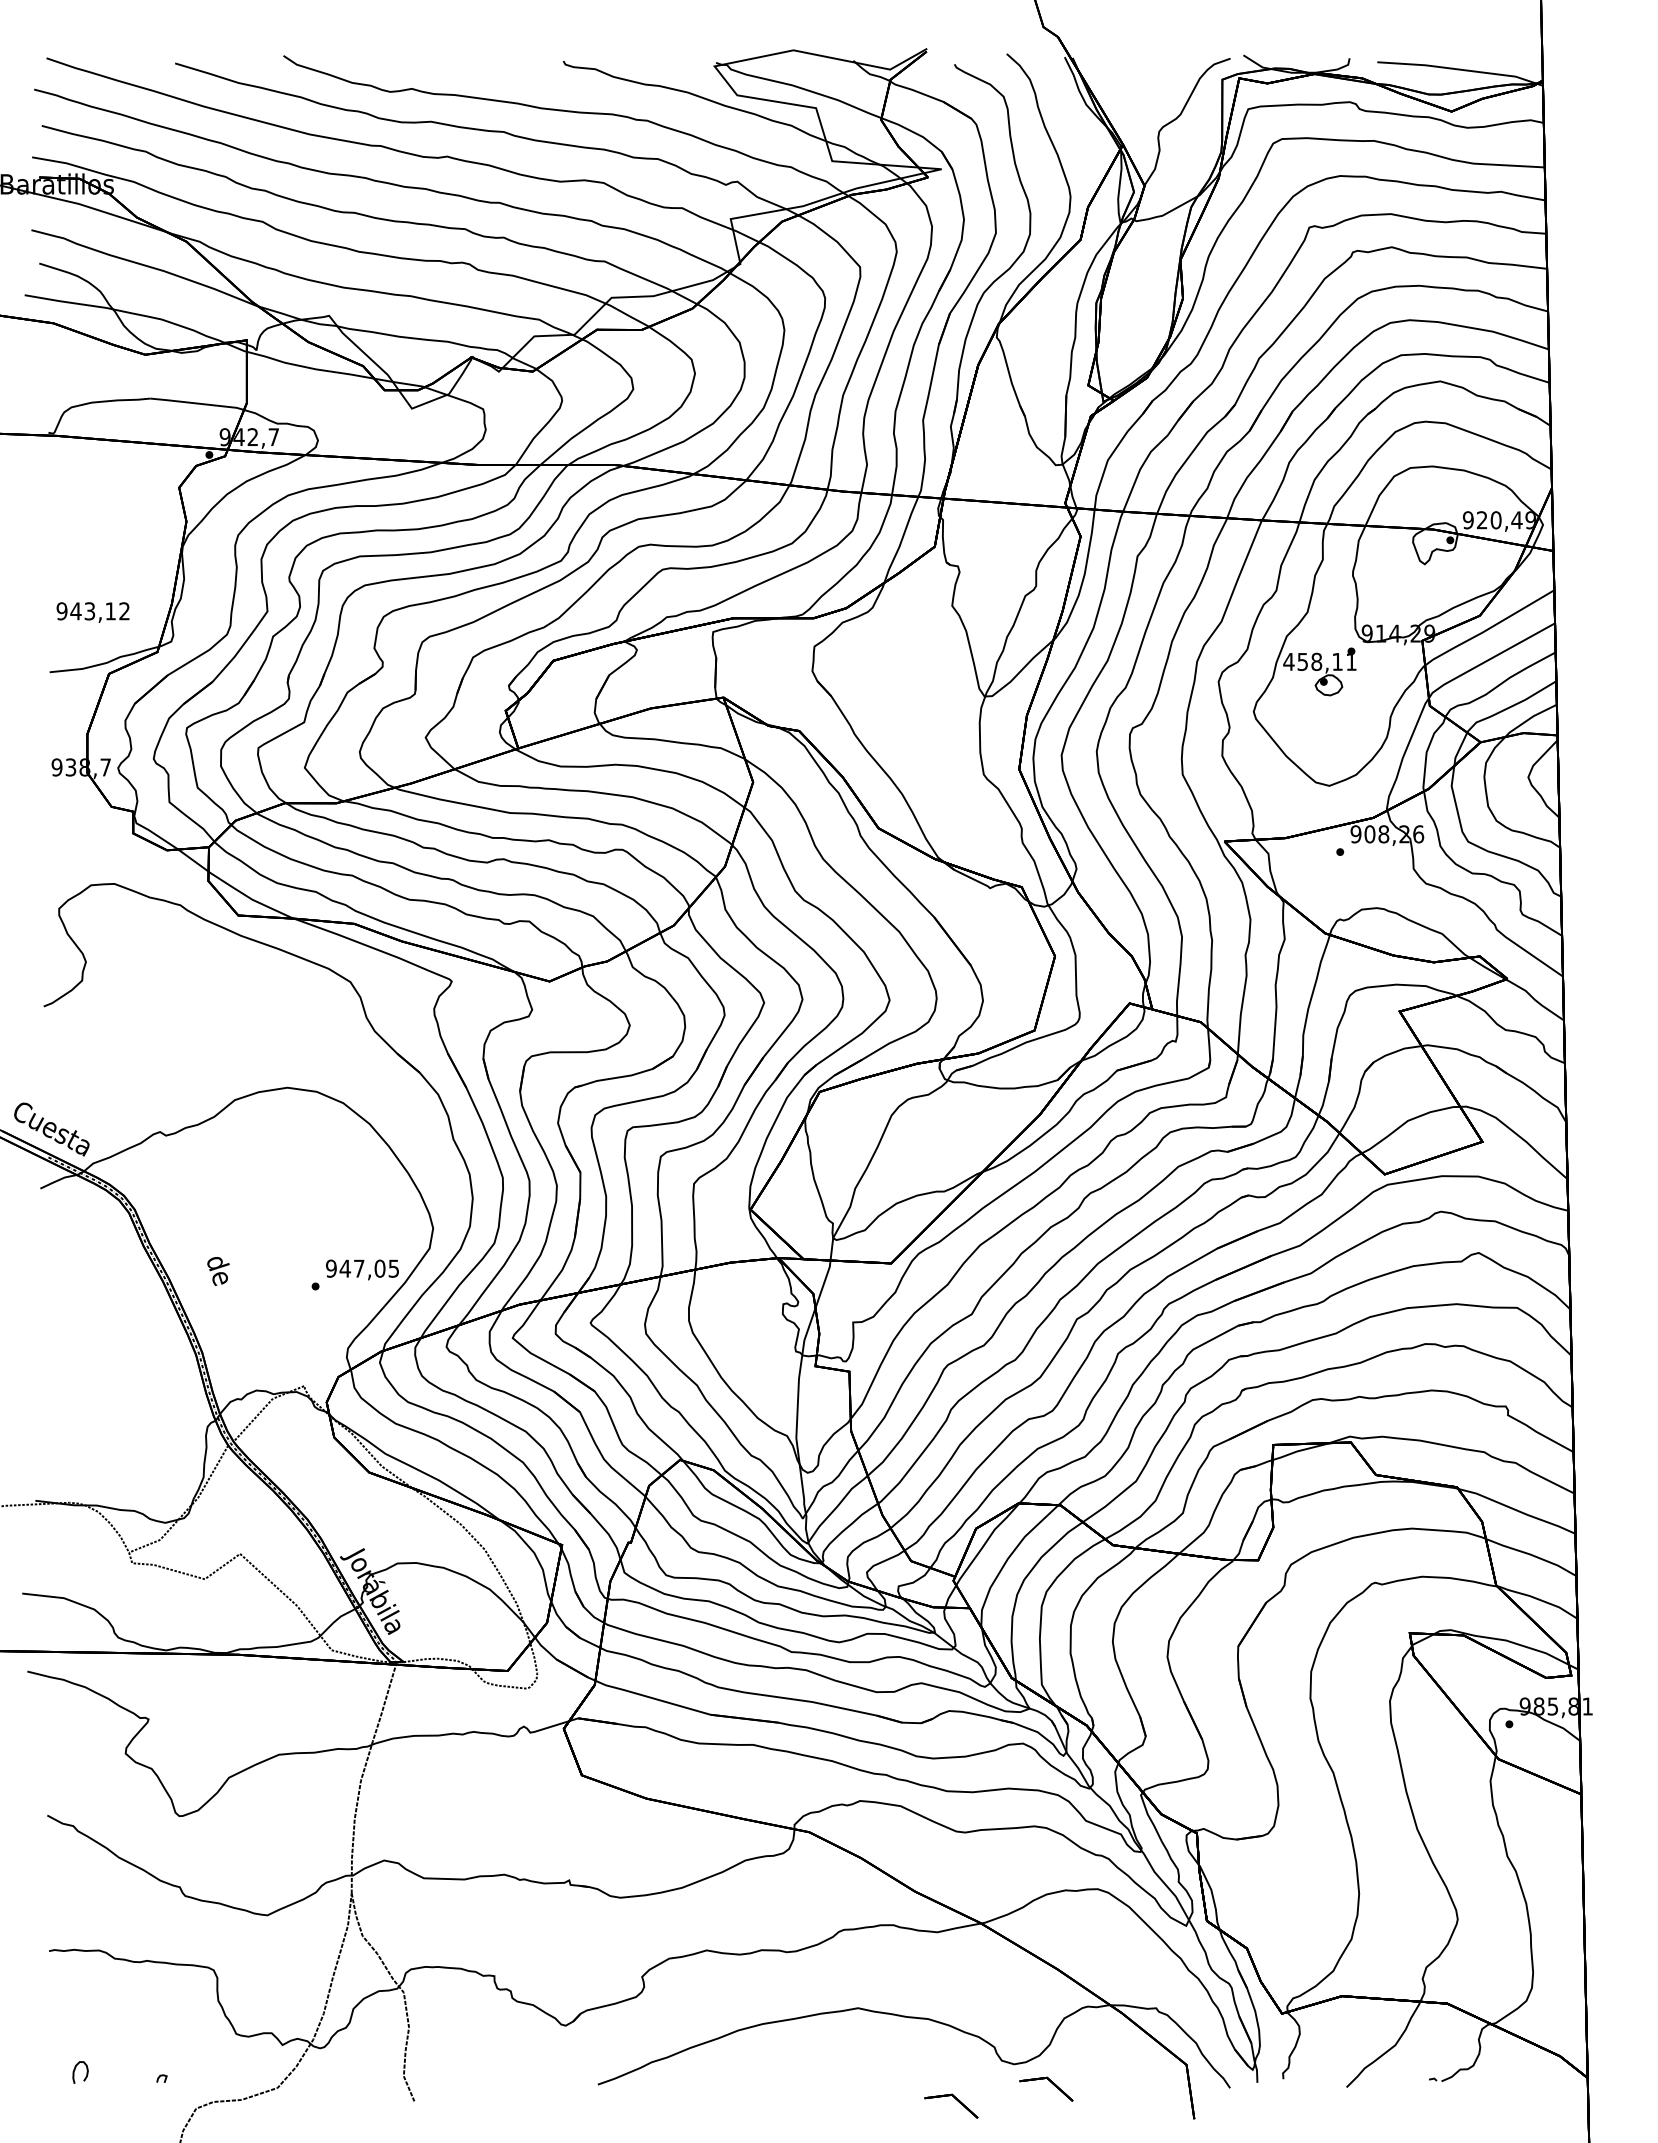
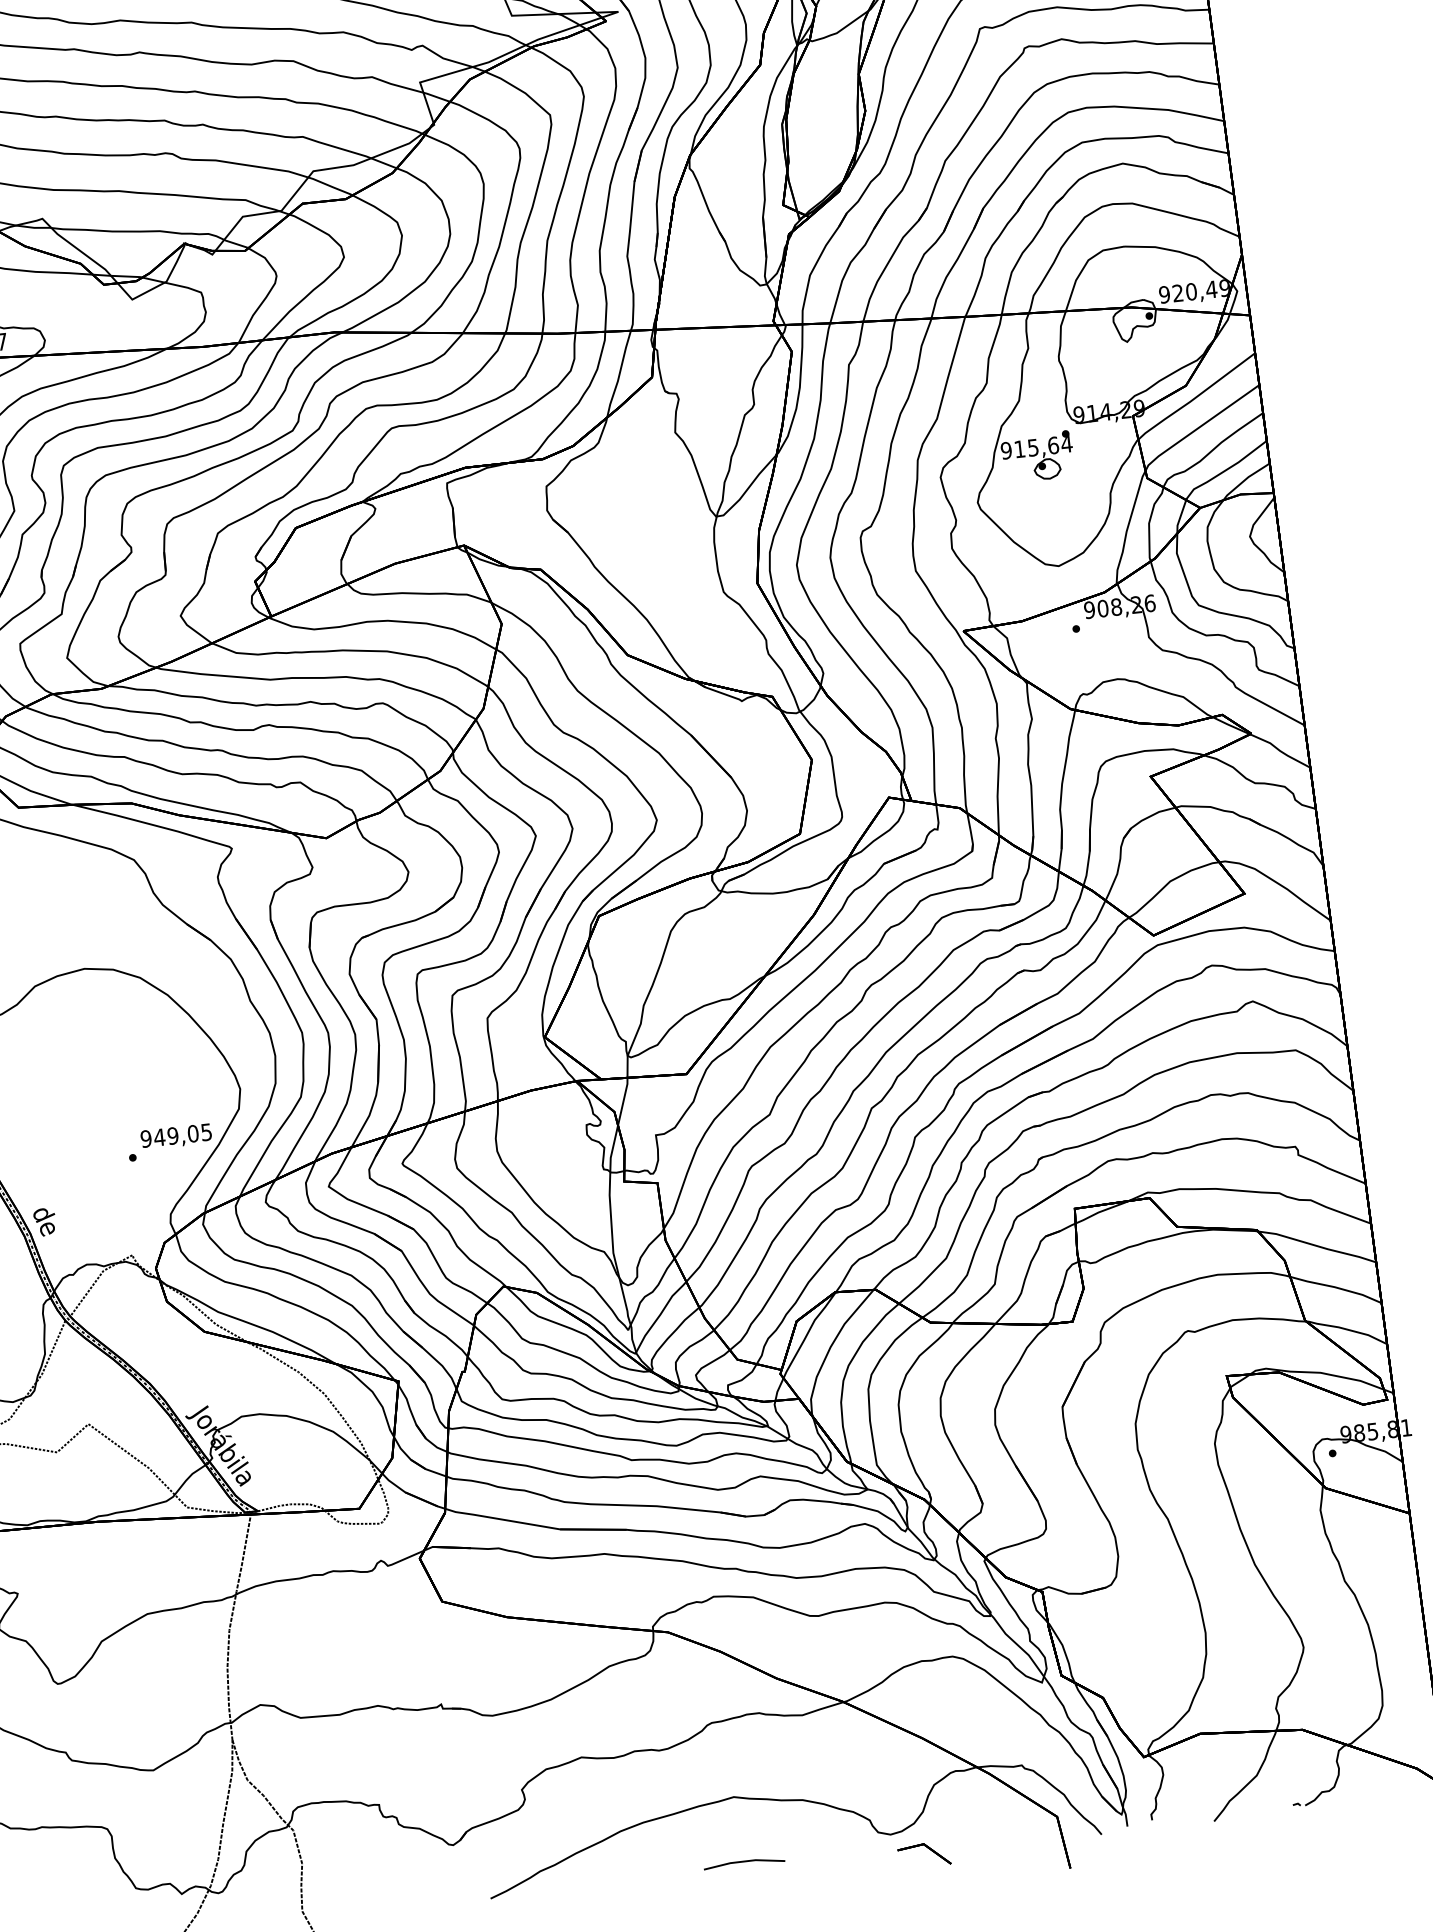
text: (1320, 661) -> (1036, 446), 458,11 -> 915,64
text: (358, 1268) -> (172, 1135), 947,05 -> 949,05
text: (218, 1271) -> (45, 1222), moved
line: (861, 2076) -> (744, 1862), added
part: (956, 2100) -> (838, 1875), removed

